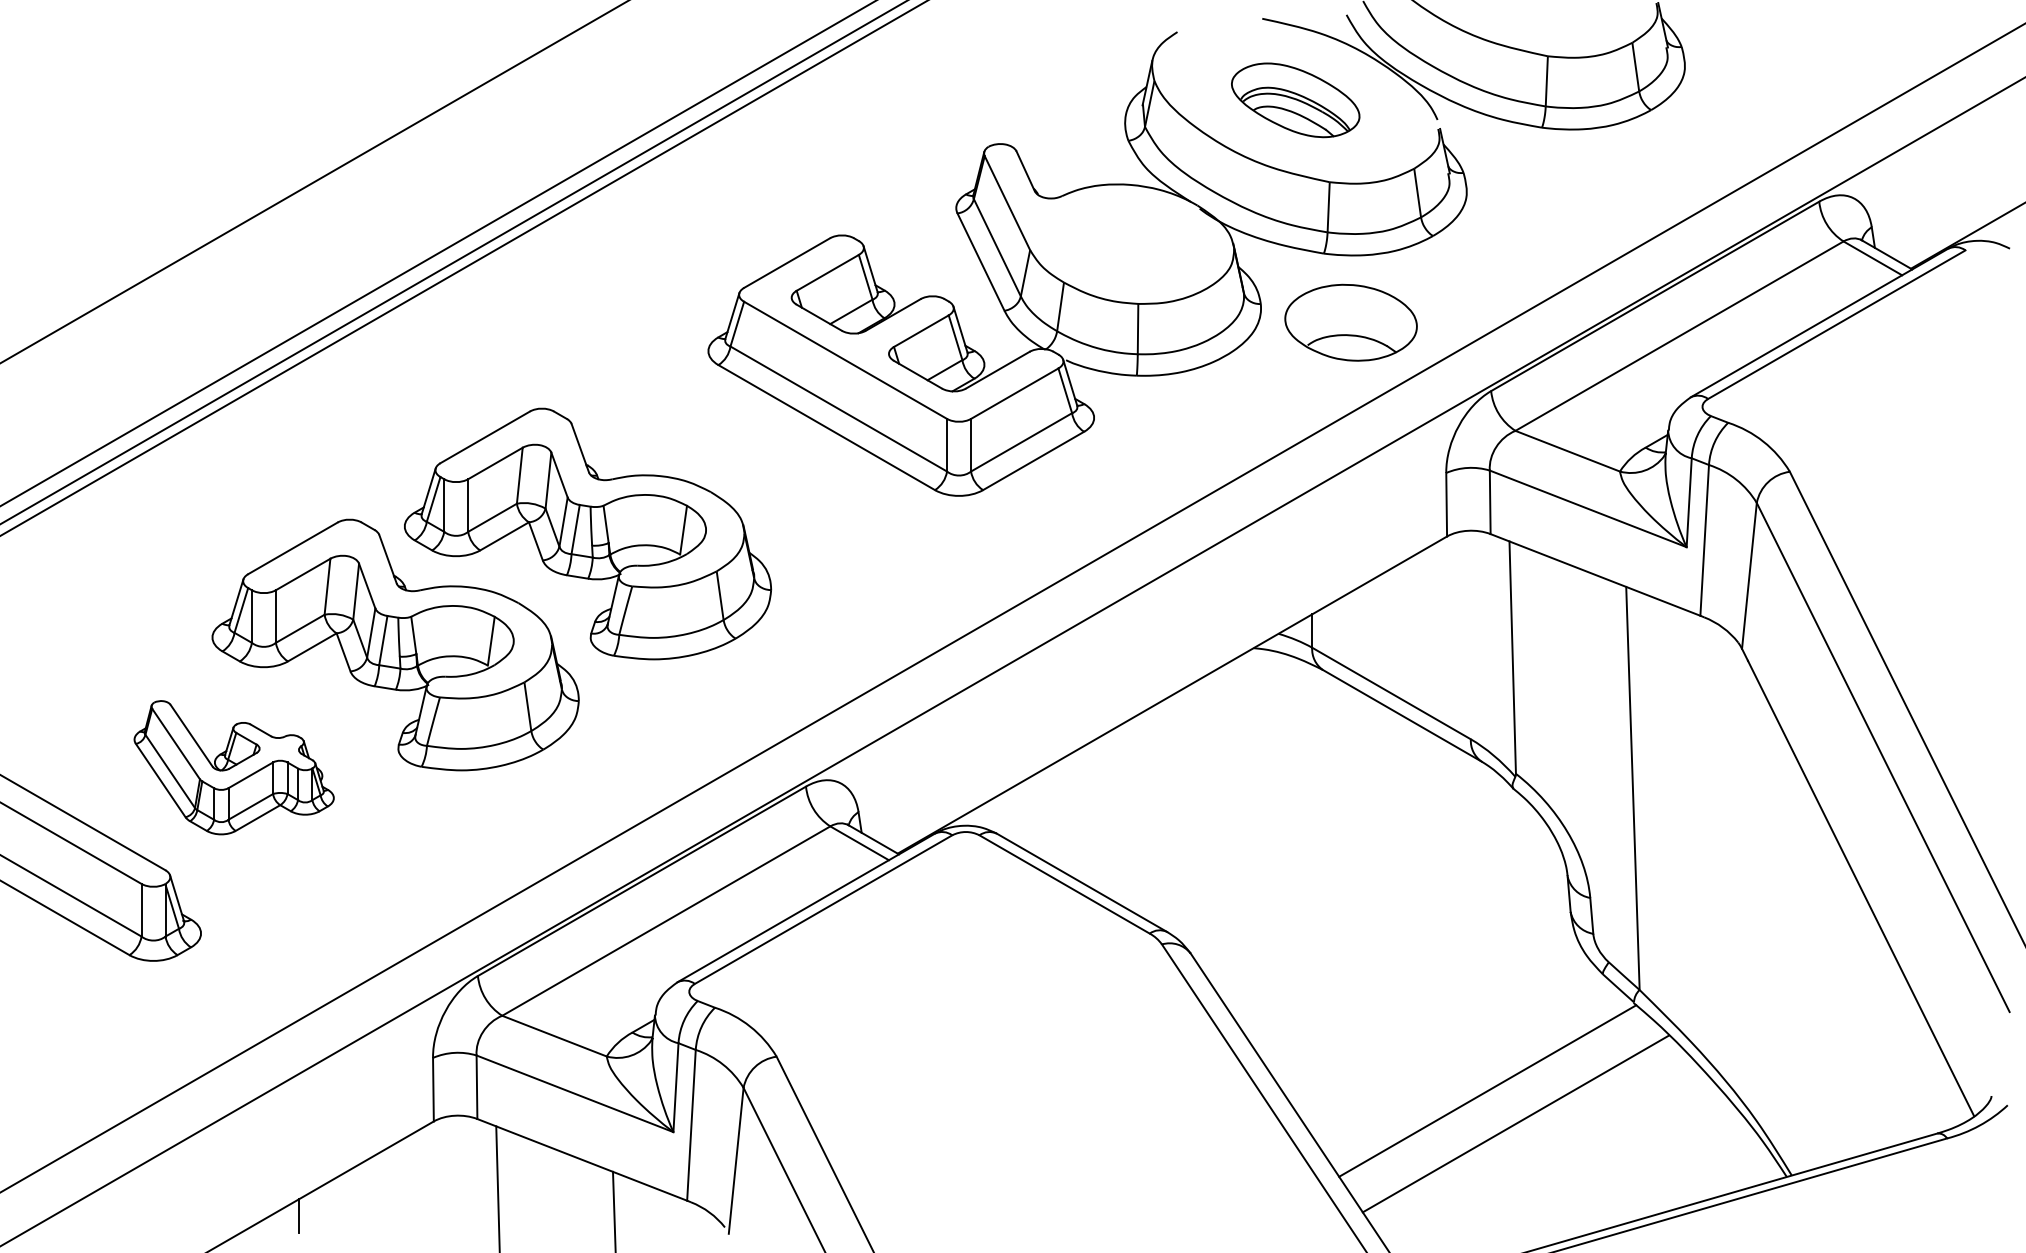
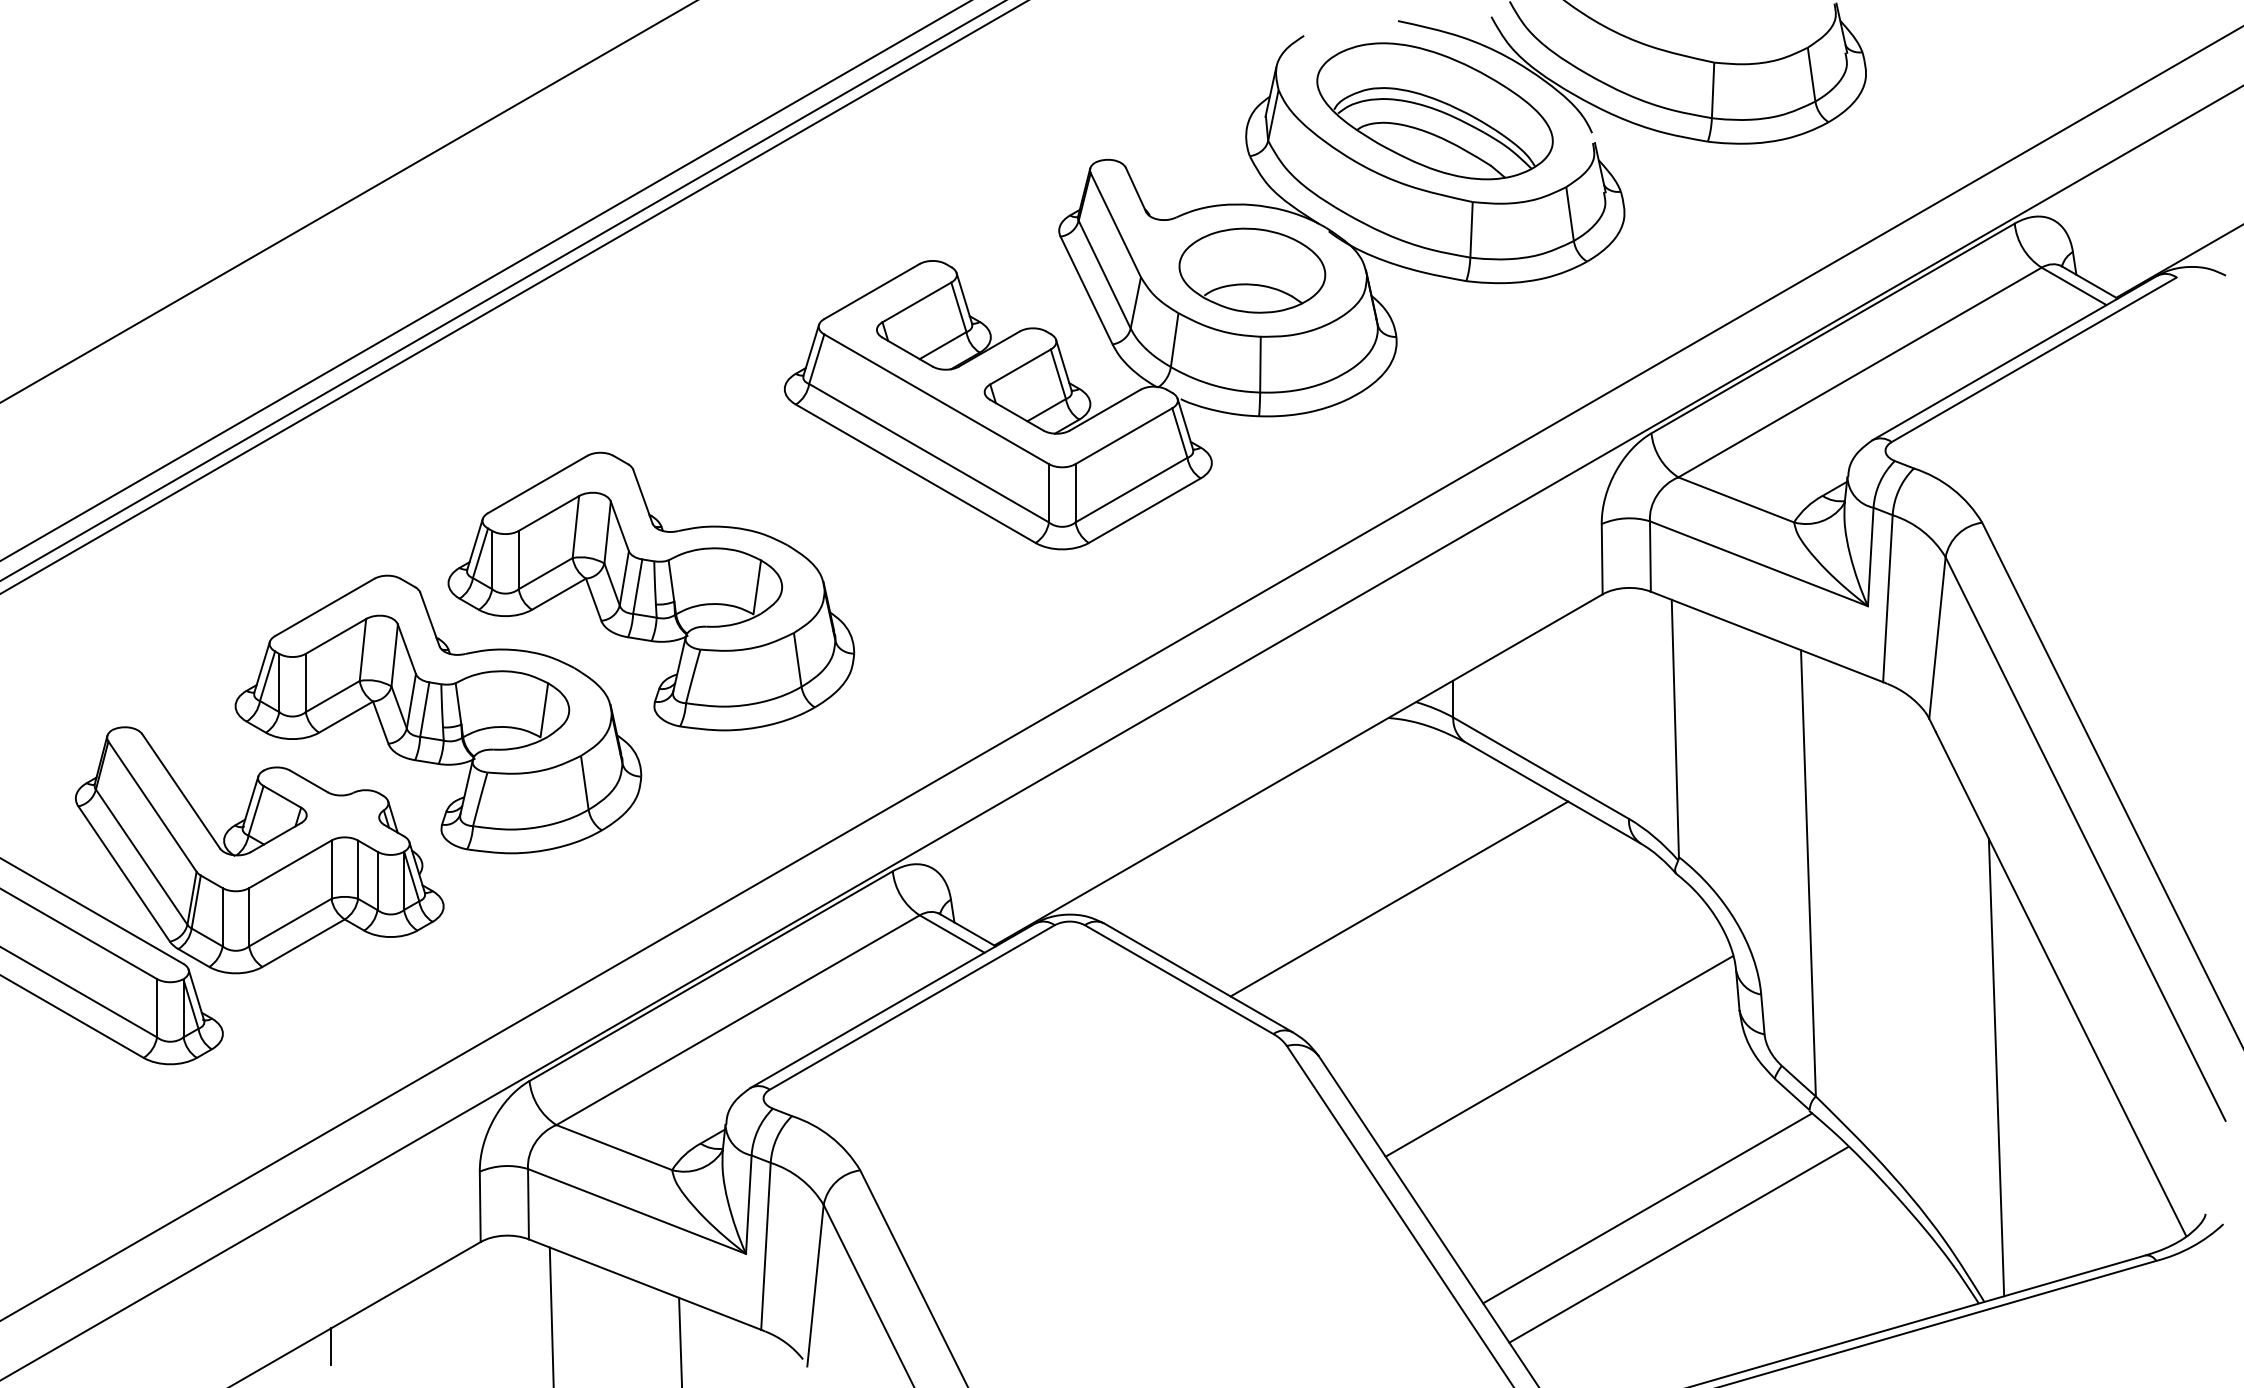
part: (1295, 100) -> (1434, 111), size x1.67
part: (1351, 322) -> (1252, 270), moved
part: (234, 767) -> (259, 850), size x1.67
line: (1263, 811) -> (1399, 898), added
line: (1407, 953) -> (1558, 1056), added
line: (1802, 963) -> (1996, 1067), added

